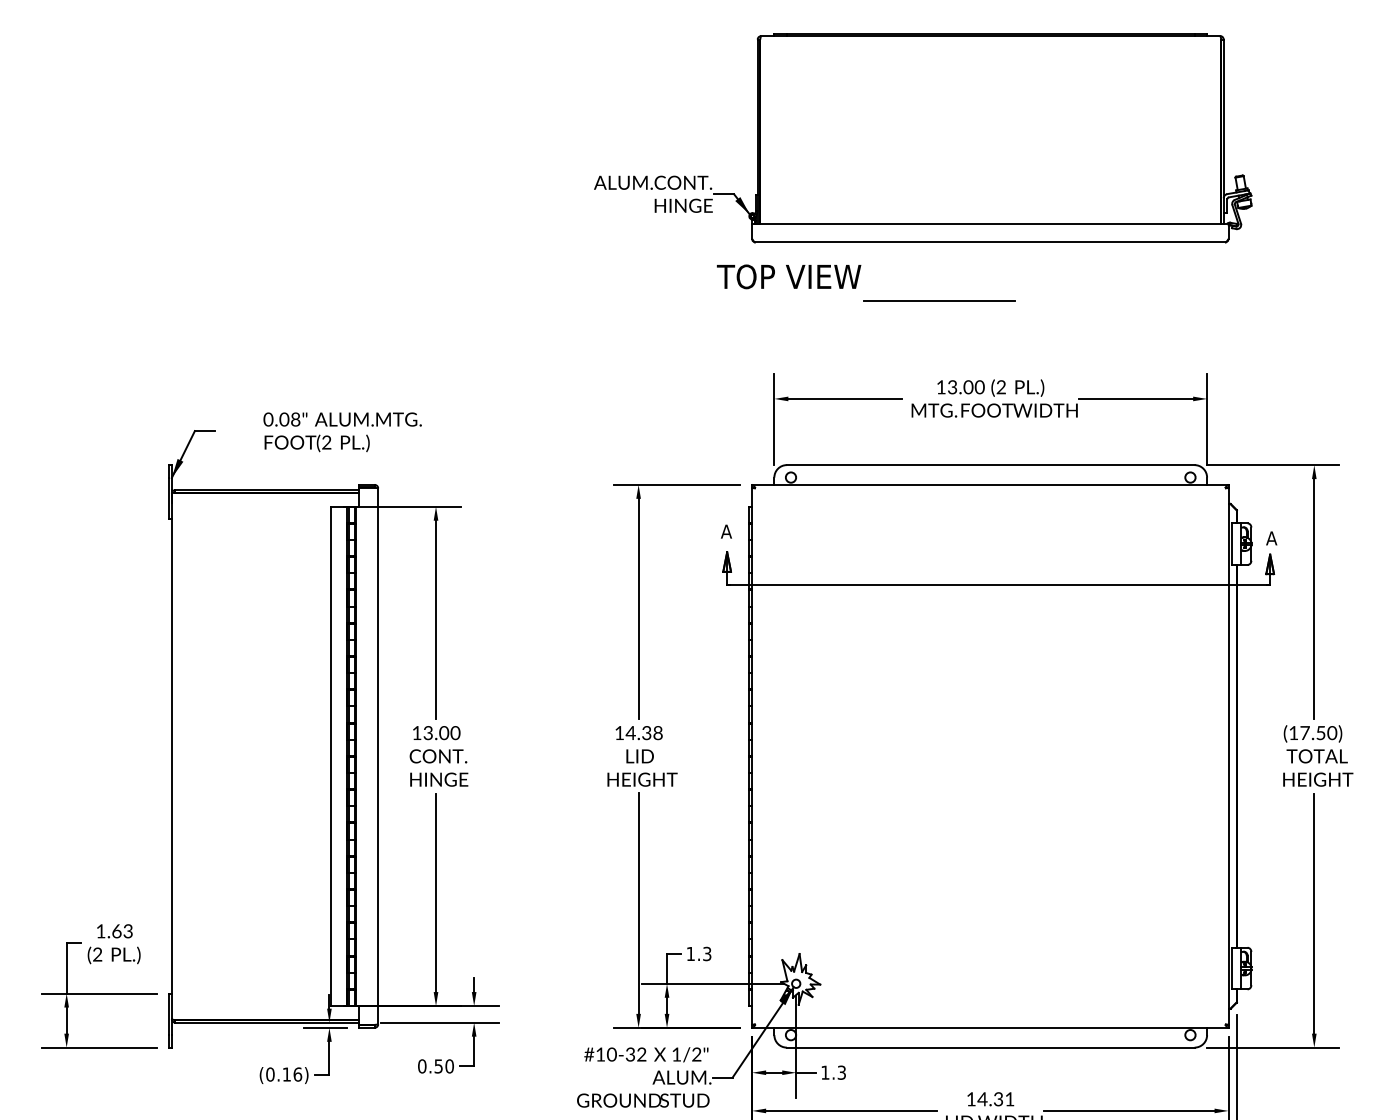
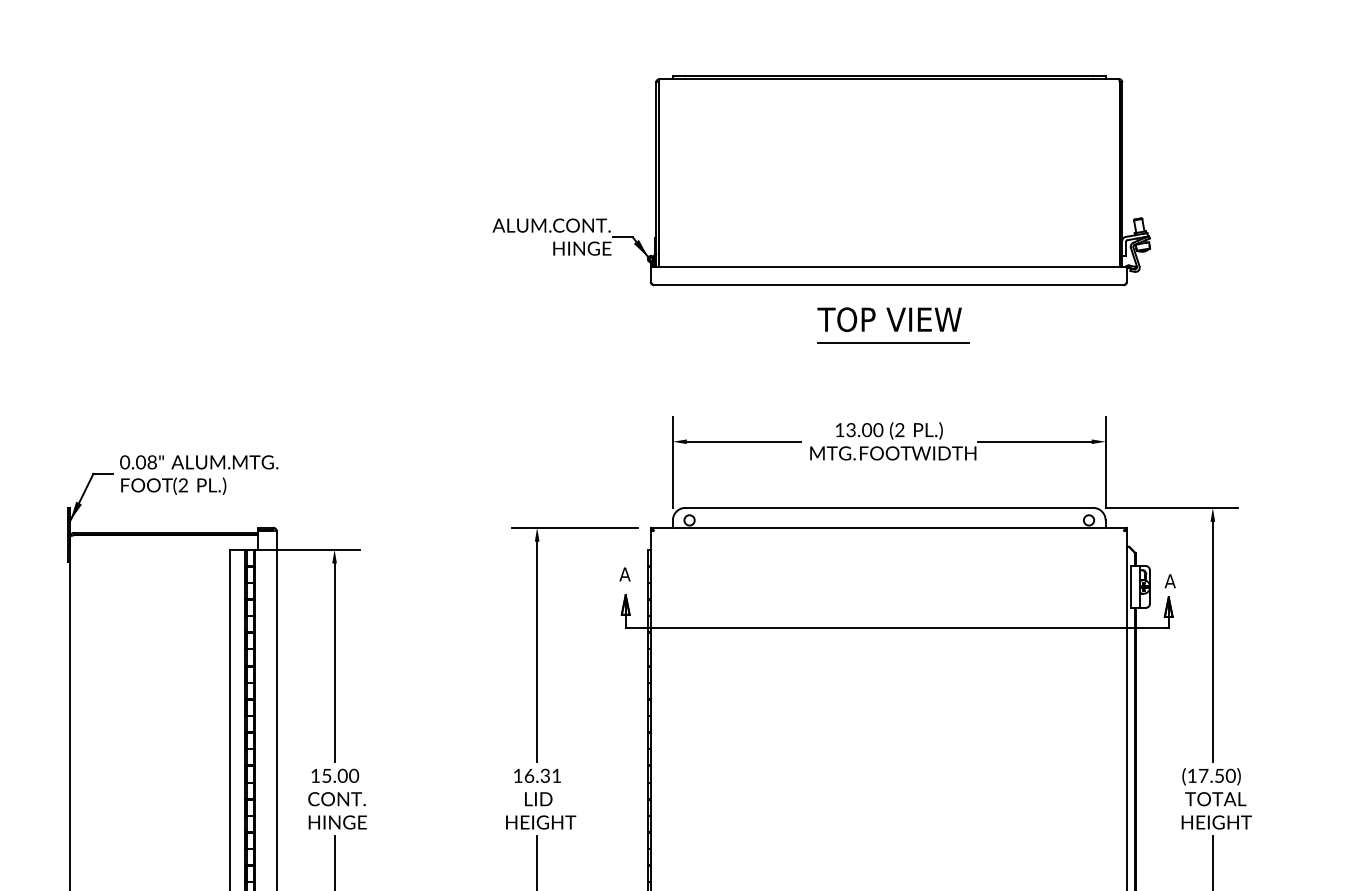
text: (789, 276) -> (890, 319), moved
line: (939, 300) -> (893, 343), moved
text: (342, 432) -> (199, 475), moved
text: (427, 732) -> (326, 775), 13.00 -> 15.00
text: (643, 733) -> (542, 776), 14.38 -> 16.31

